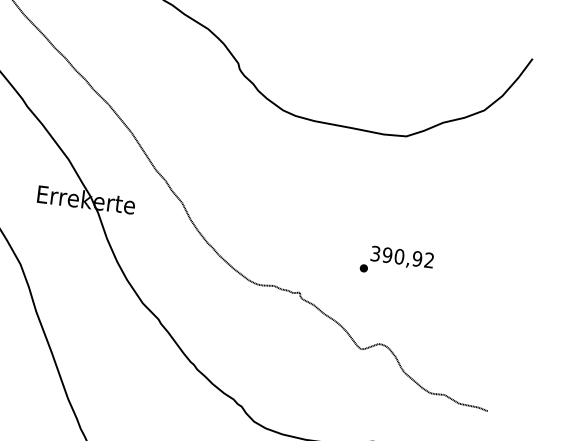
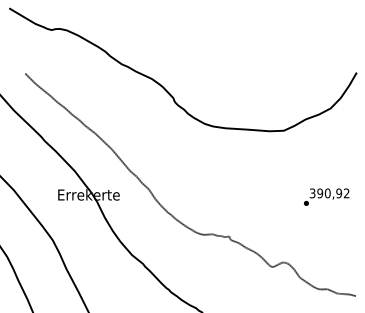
text: (396, 261) -> (326, 196), moved

